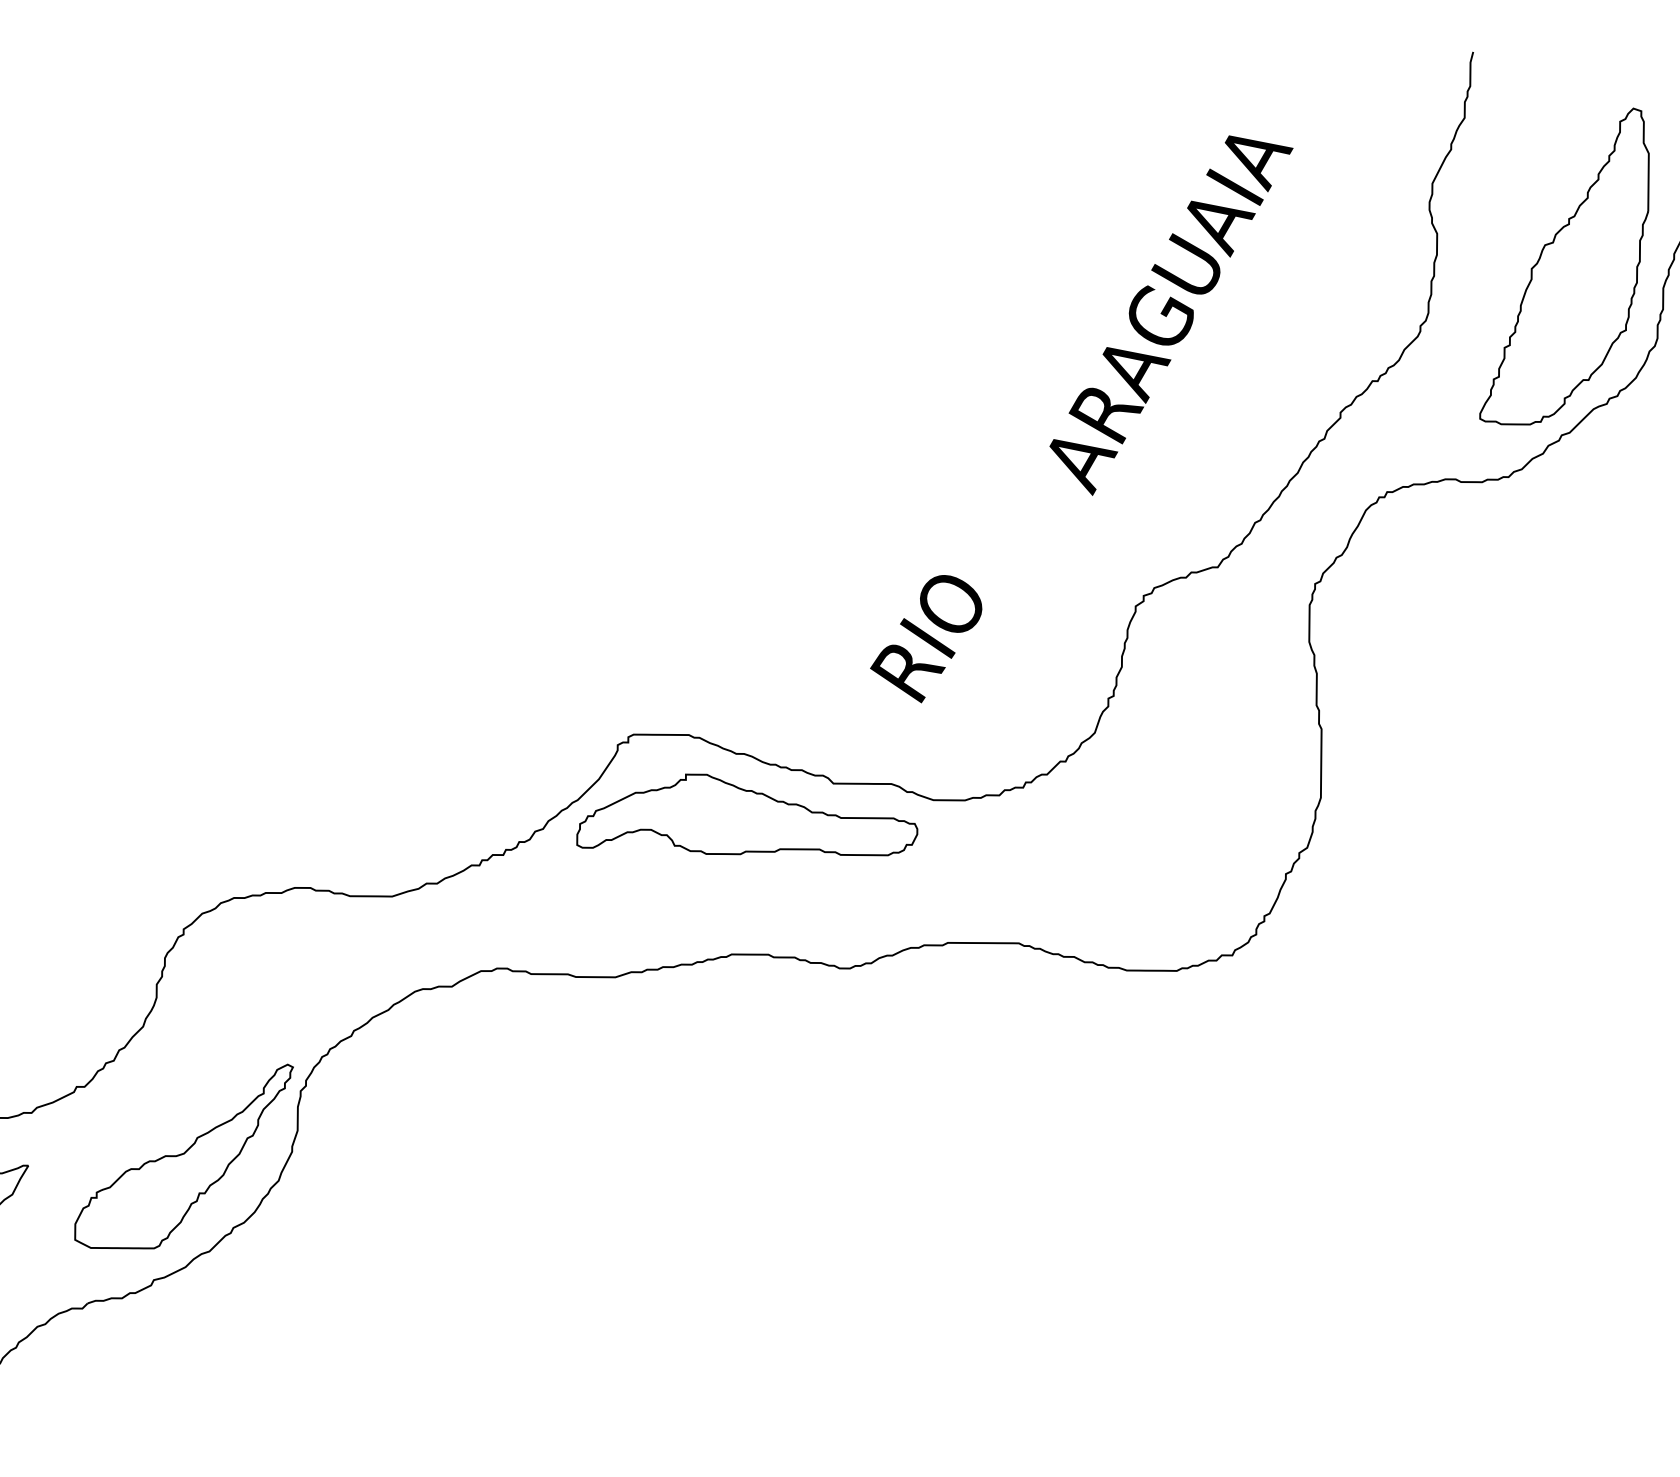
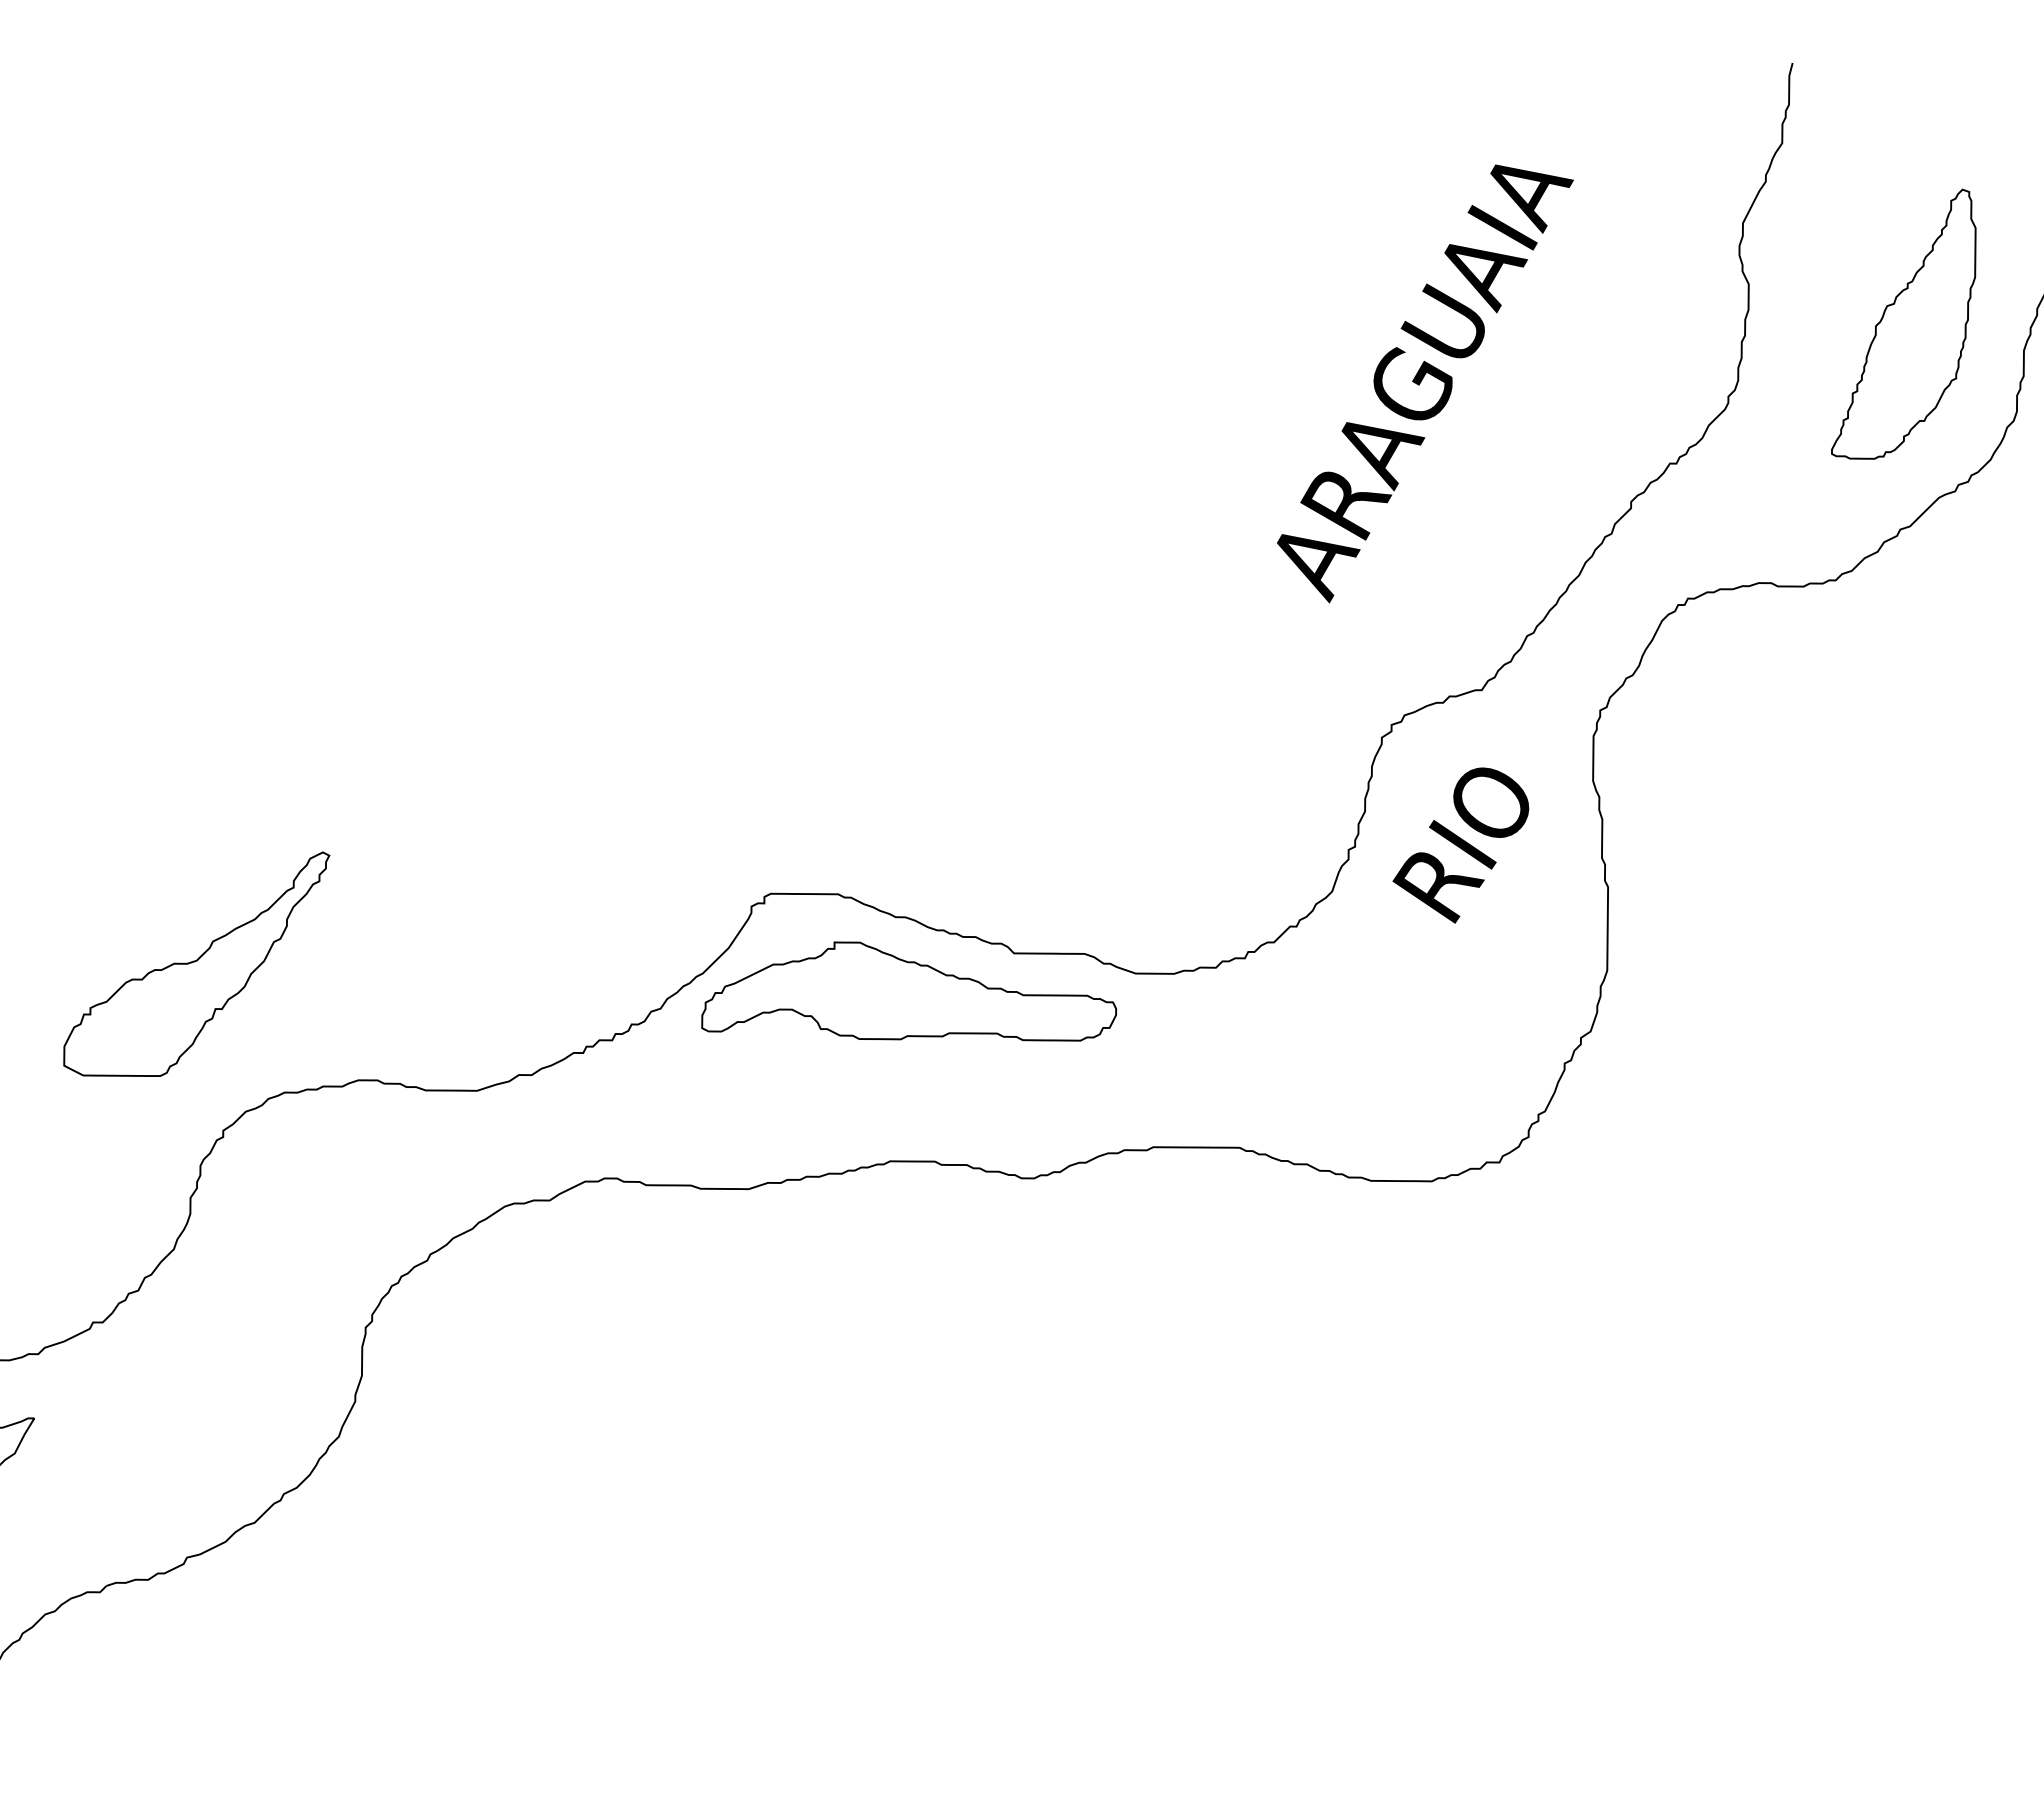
part: (1564, 266) -> (1903, 324), size x0.7
text: (925, 639) -> (1460, 845), moved
part: (183, 1155) -> (196, 963), moved

